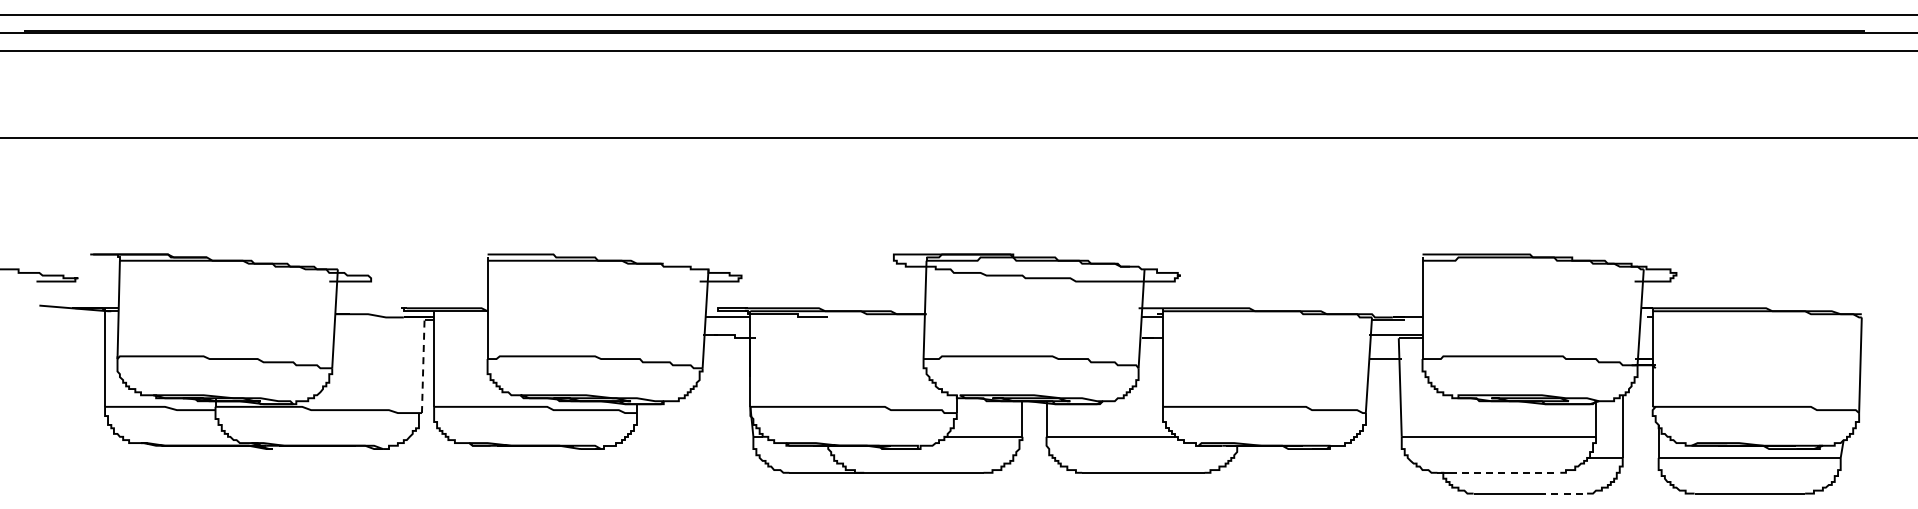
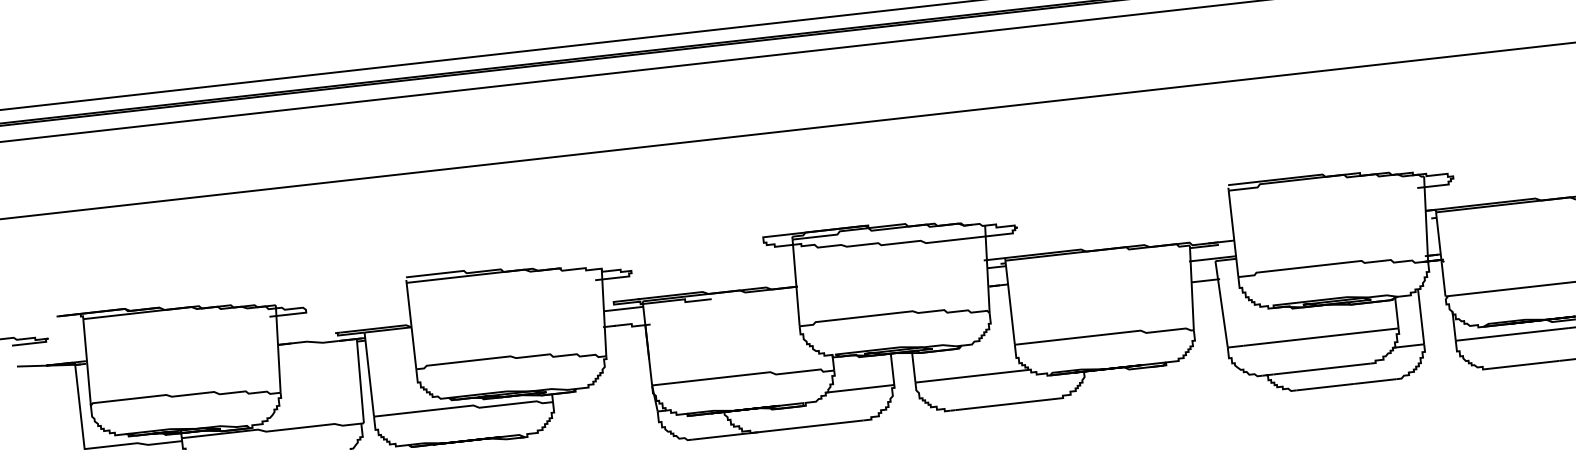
line: (423, 365) -> (360, 381), dashed -> solid
line: (1505, 472) -> (1322, 368), dashed -> solid
line: (1563, 493) -> (1375, 381), dashed -> solid

